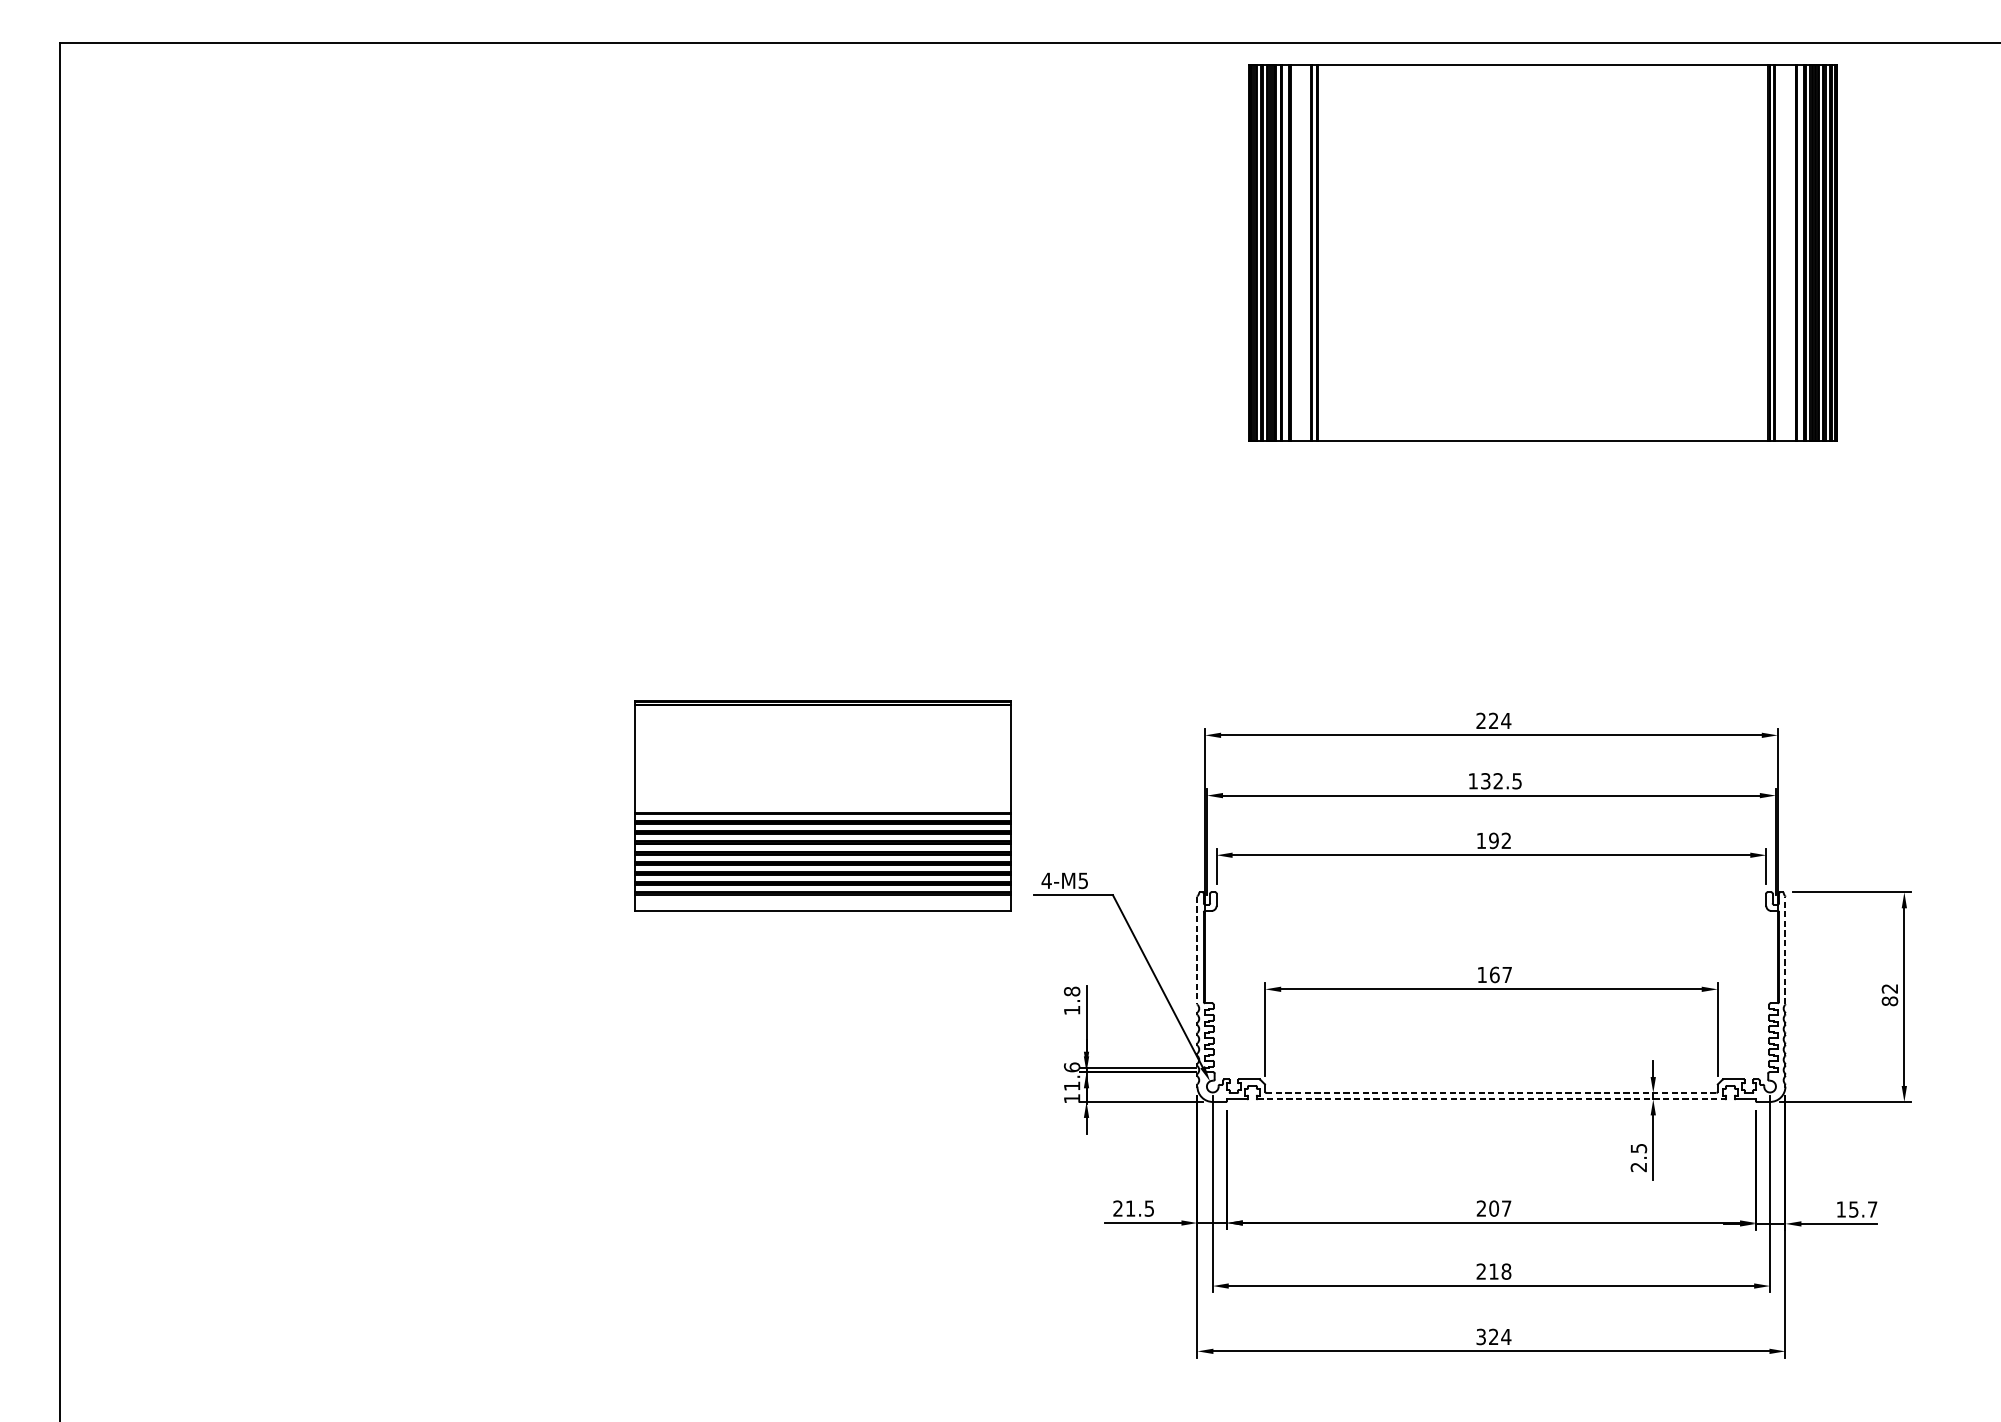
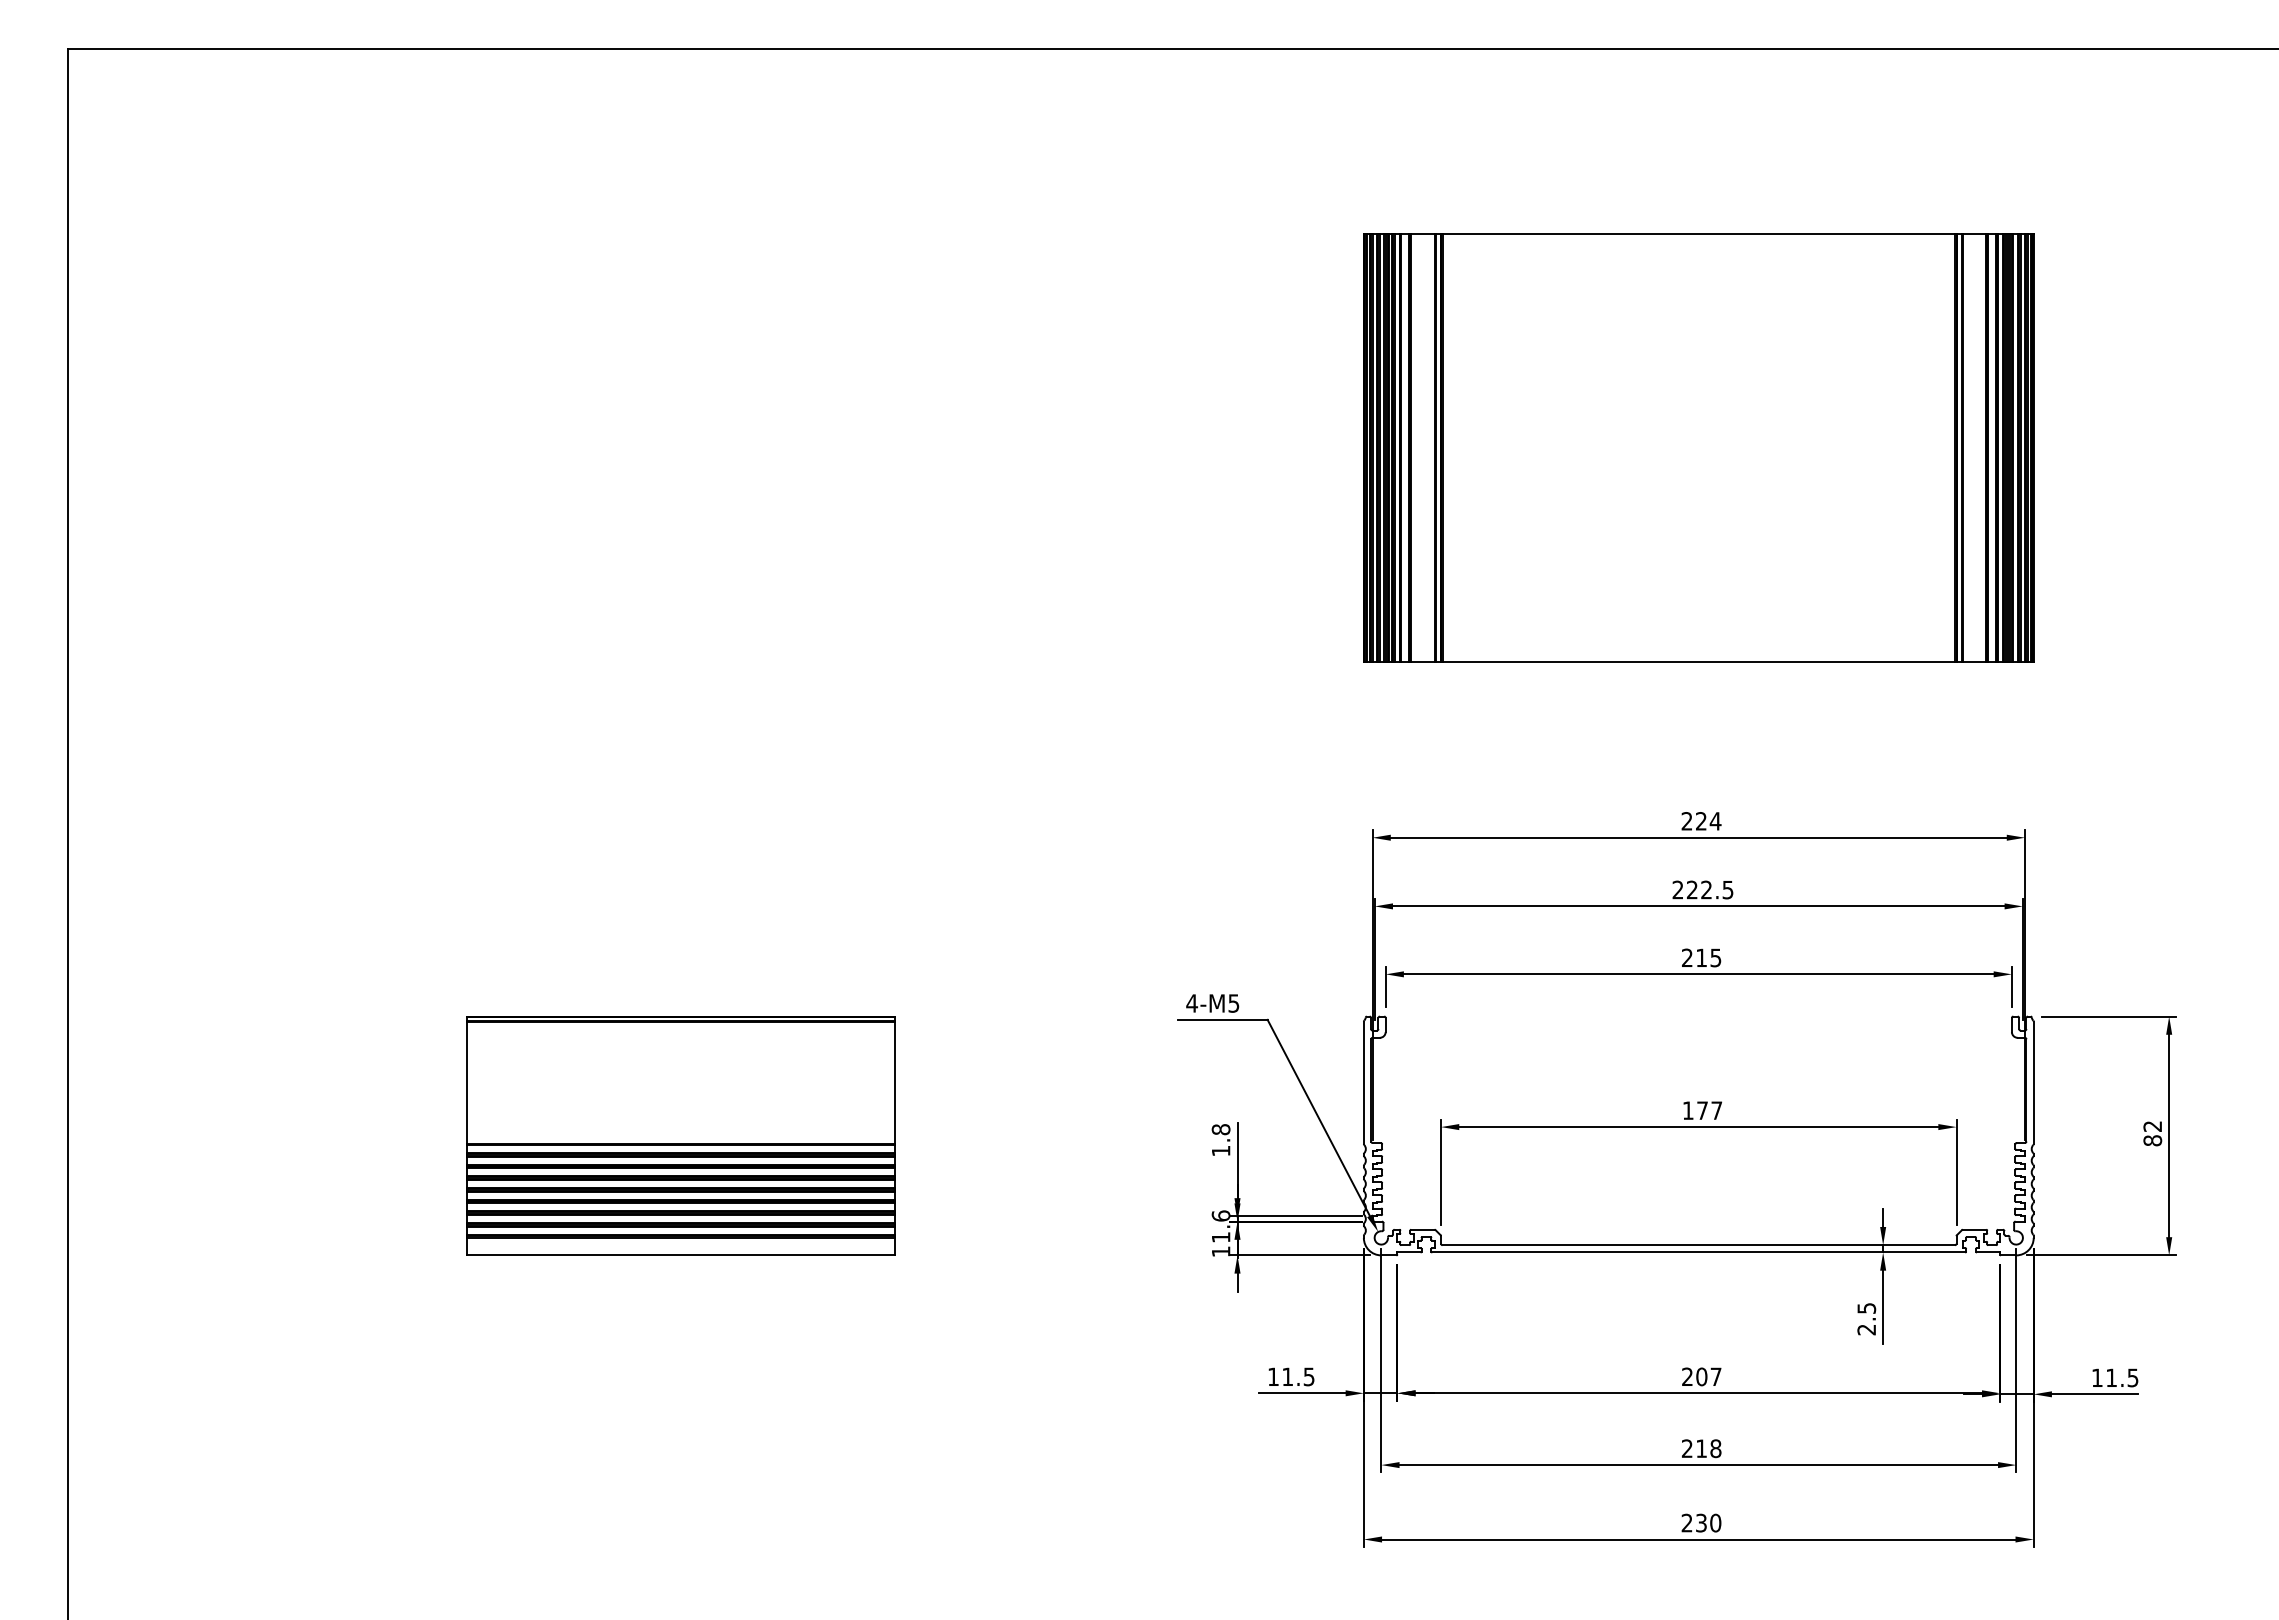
part: (1542, 253) -> (1698, 447), moved
text: (1478, 780) -> (1684, 889), 132.5 -> 222.5
part: (823, 805) -> (680, 1135), moved
text: (1493, 840) -> (1701, 957), 192 -> 215
line: (1785, 950) -> (2033, 1082), dashed -> solid
line: (1197, 951) -> (1363, 1083), dashed -> solid
text: (1494, 974) -> (1702, 1110), 167 -> 177
line: (1491, 1093) -> (1698, 1245), dashed -> solid
line: (1492, 1099) -> (1699, 1252), dashed -> solid
text: (1118, 1208) -> (1273, 1376), 21.5 -> 11.5
text: (1863, 1209) -> (2122, 1377), 15.7 -> 11.5
text: (1493, 1336) -> (1701, 1522), 324 -> 230

